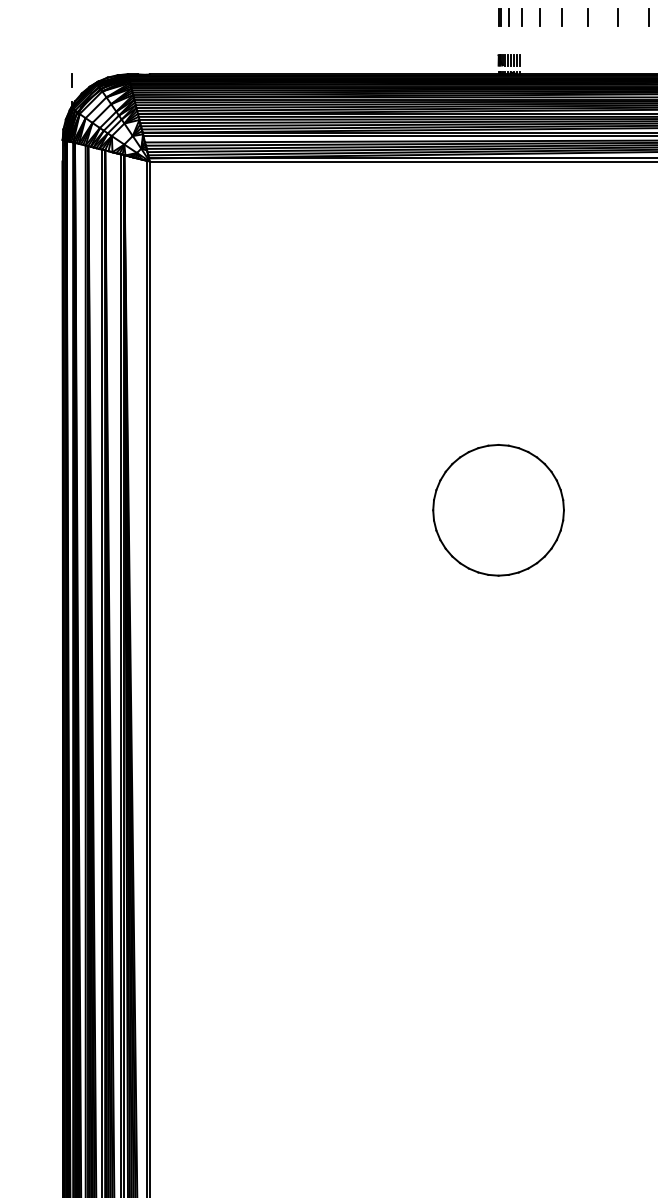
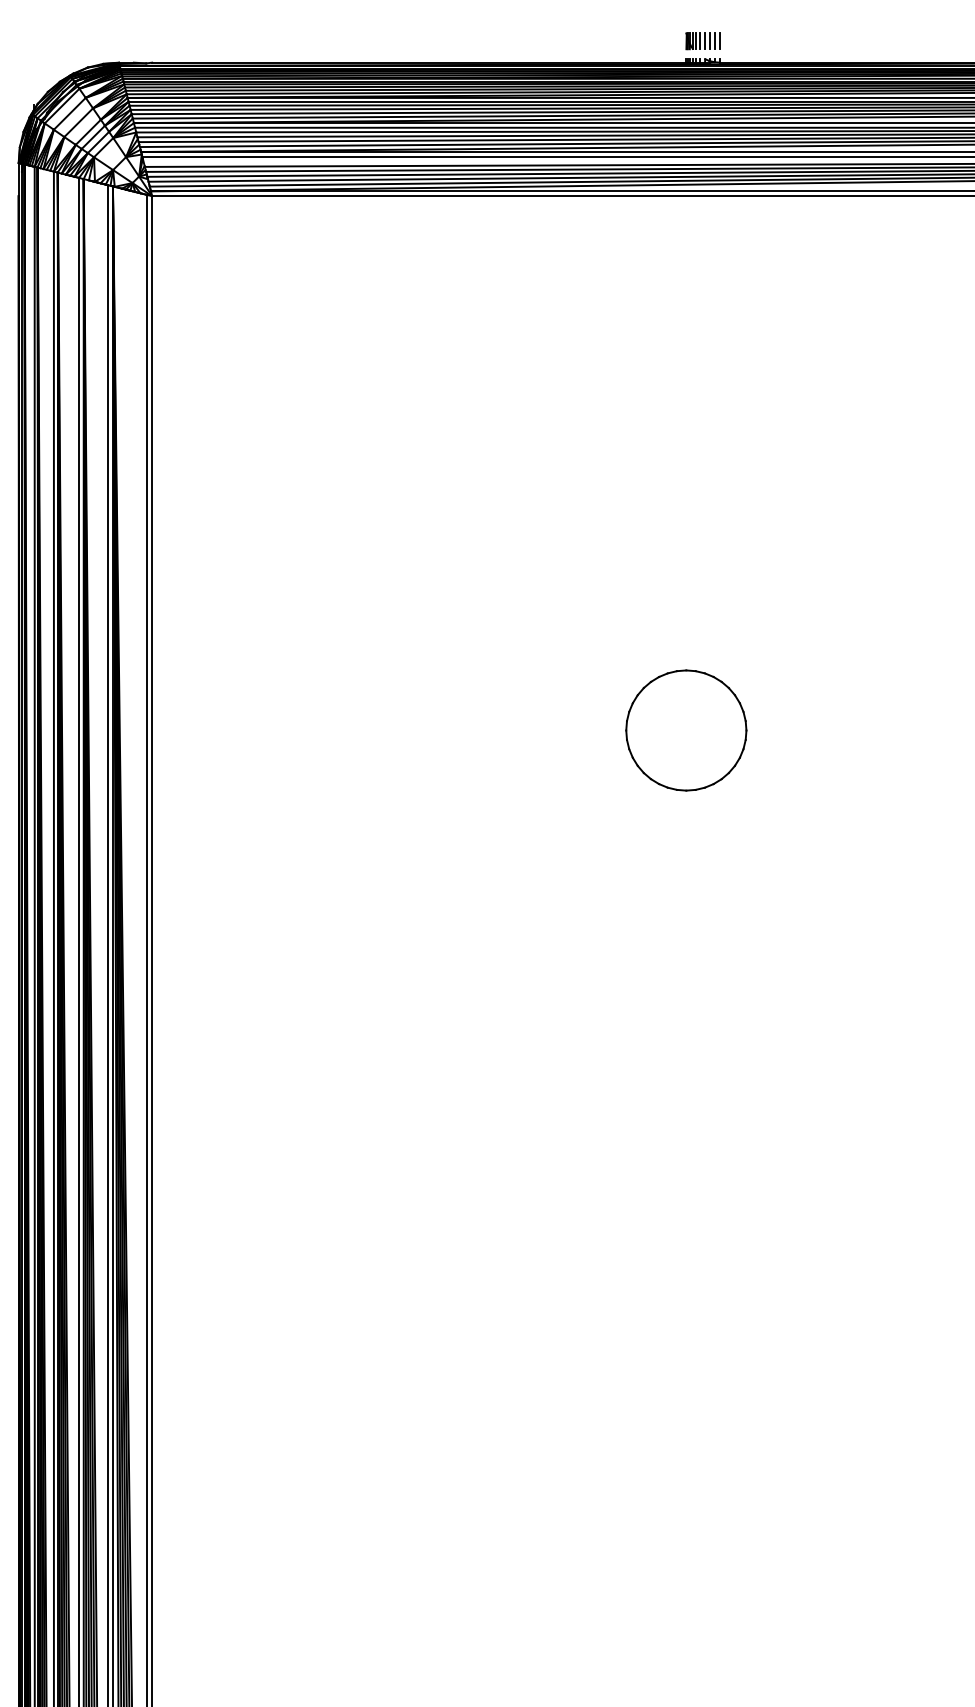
line: (71, 80) -> (32, 72), removed
part: (498, 510) -> (686, 730), size x0.6

